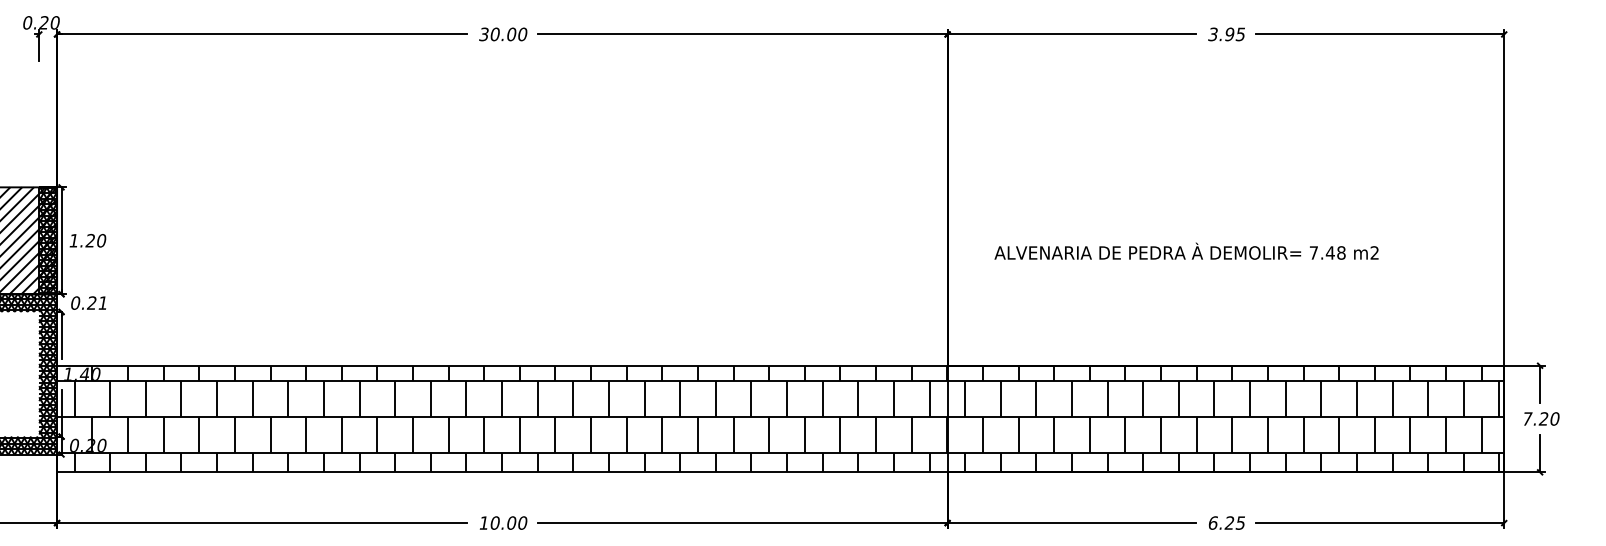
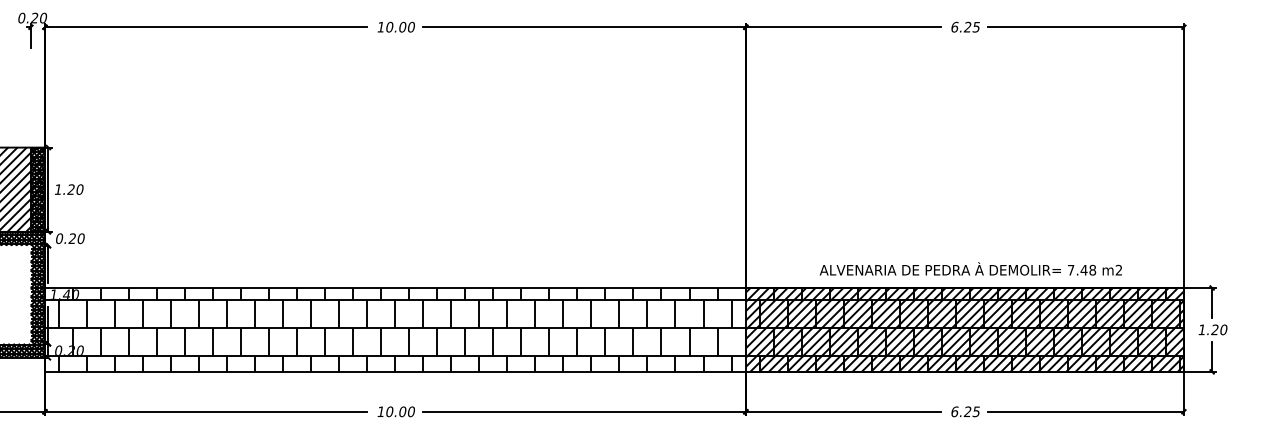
text: (483, 33) -> (380, 26), 30.00 -> 10.00
text: (1221, 33) -> (961, 26), 3.95 -> 6.25
text: (1186, 250) -> (970, 268), moved
text: (102, 302) -> (80, 238), 0.21 -> 0.20
hatch: (1225, 418) -> (964, 329), added
text: (1527, 418) -> (1202, 329), 7.20 -> 1.20

